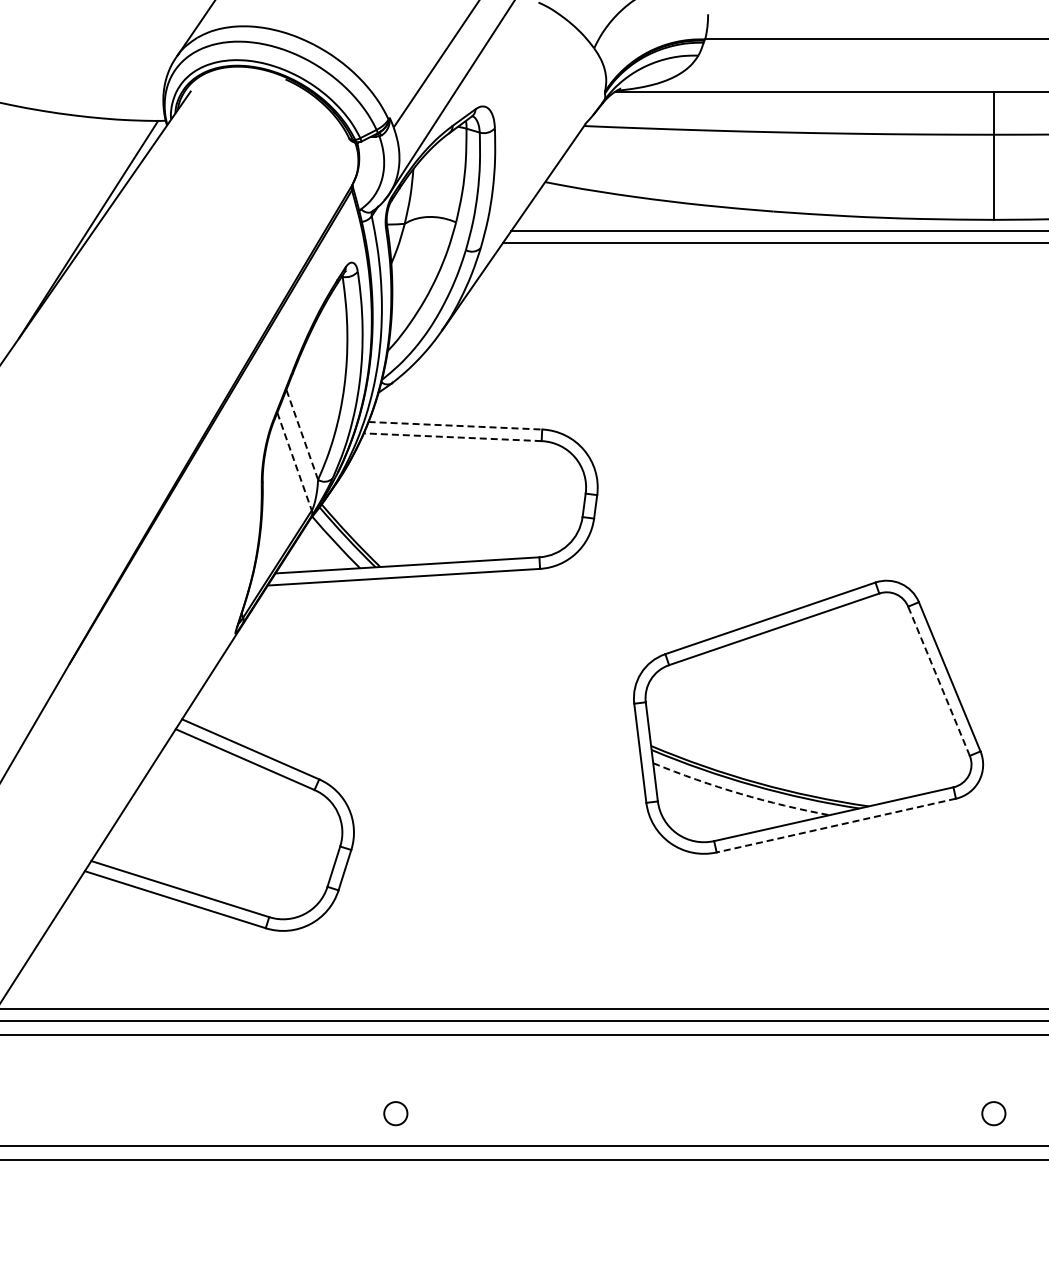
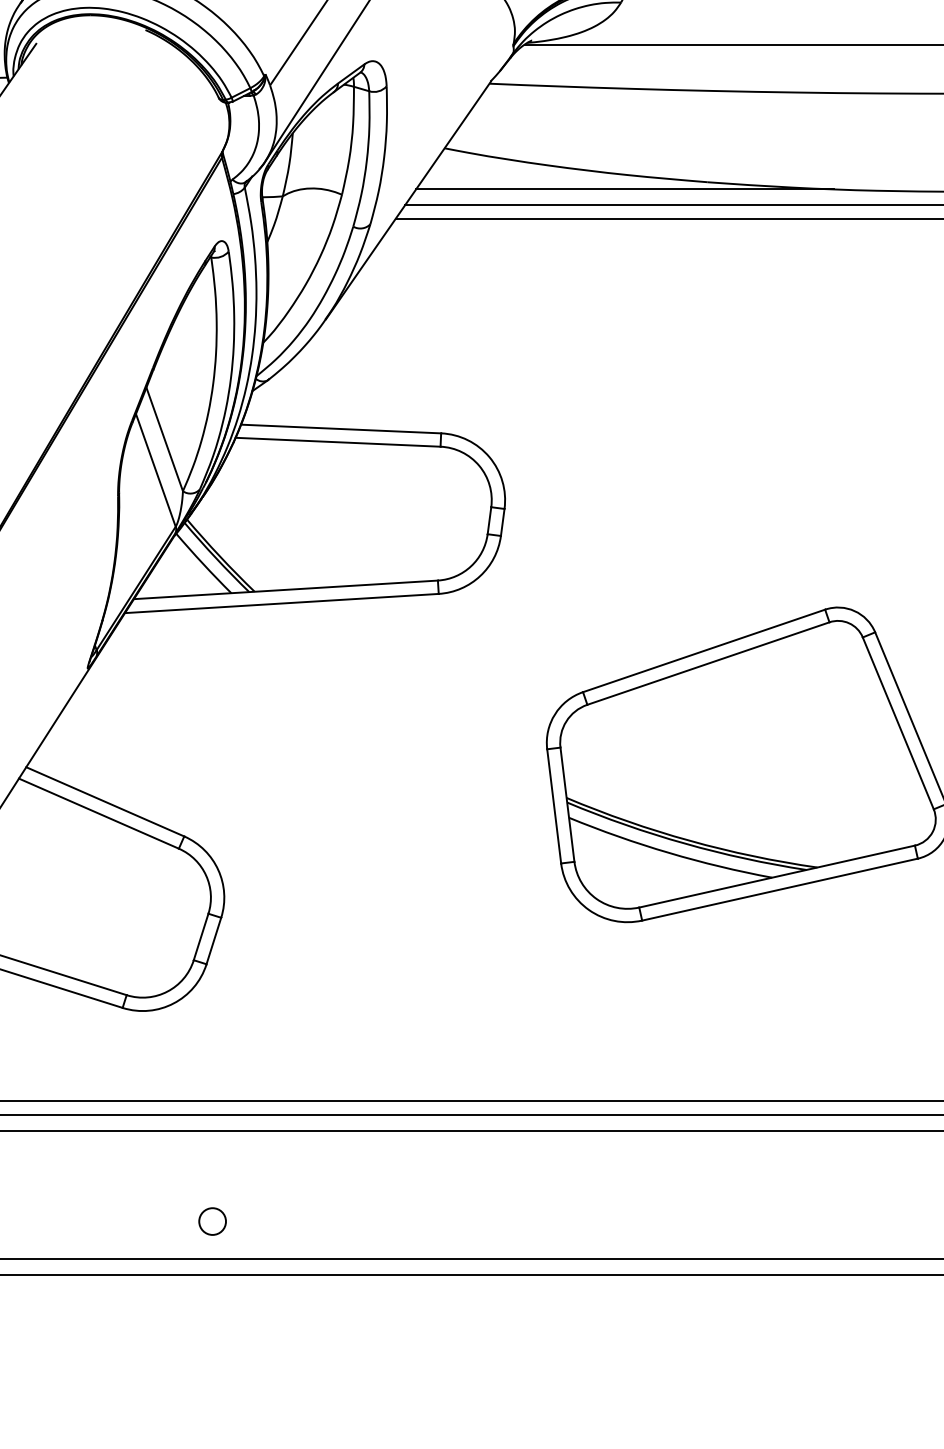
line: (701, 217) -> (624, 189), added
line: (455, 425) -> (341, 428), dashed -> solid
line: (302, 434) -> (164, 439), dashed -> solid
line: (452, 437) -> (337, 442), dashed -> solid
line: (294, 461) -> (155, 470), dashed -> solid
line: (939, 681) -> (898, 723), dashed -> solid
arc: (740, 793) -> (669, 852), dashed -> solid
line: (836, 825) -> (780, 889), dashed -> solid
circle: (395, 1113) -> (212, 1221), moved

